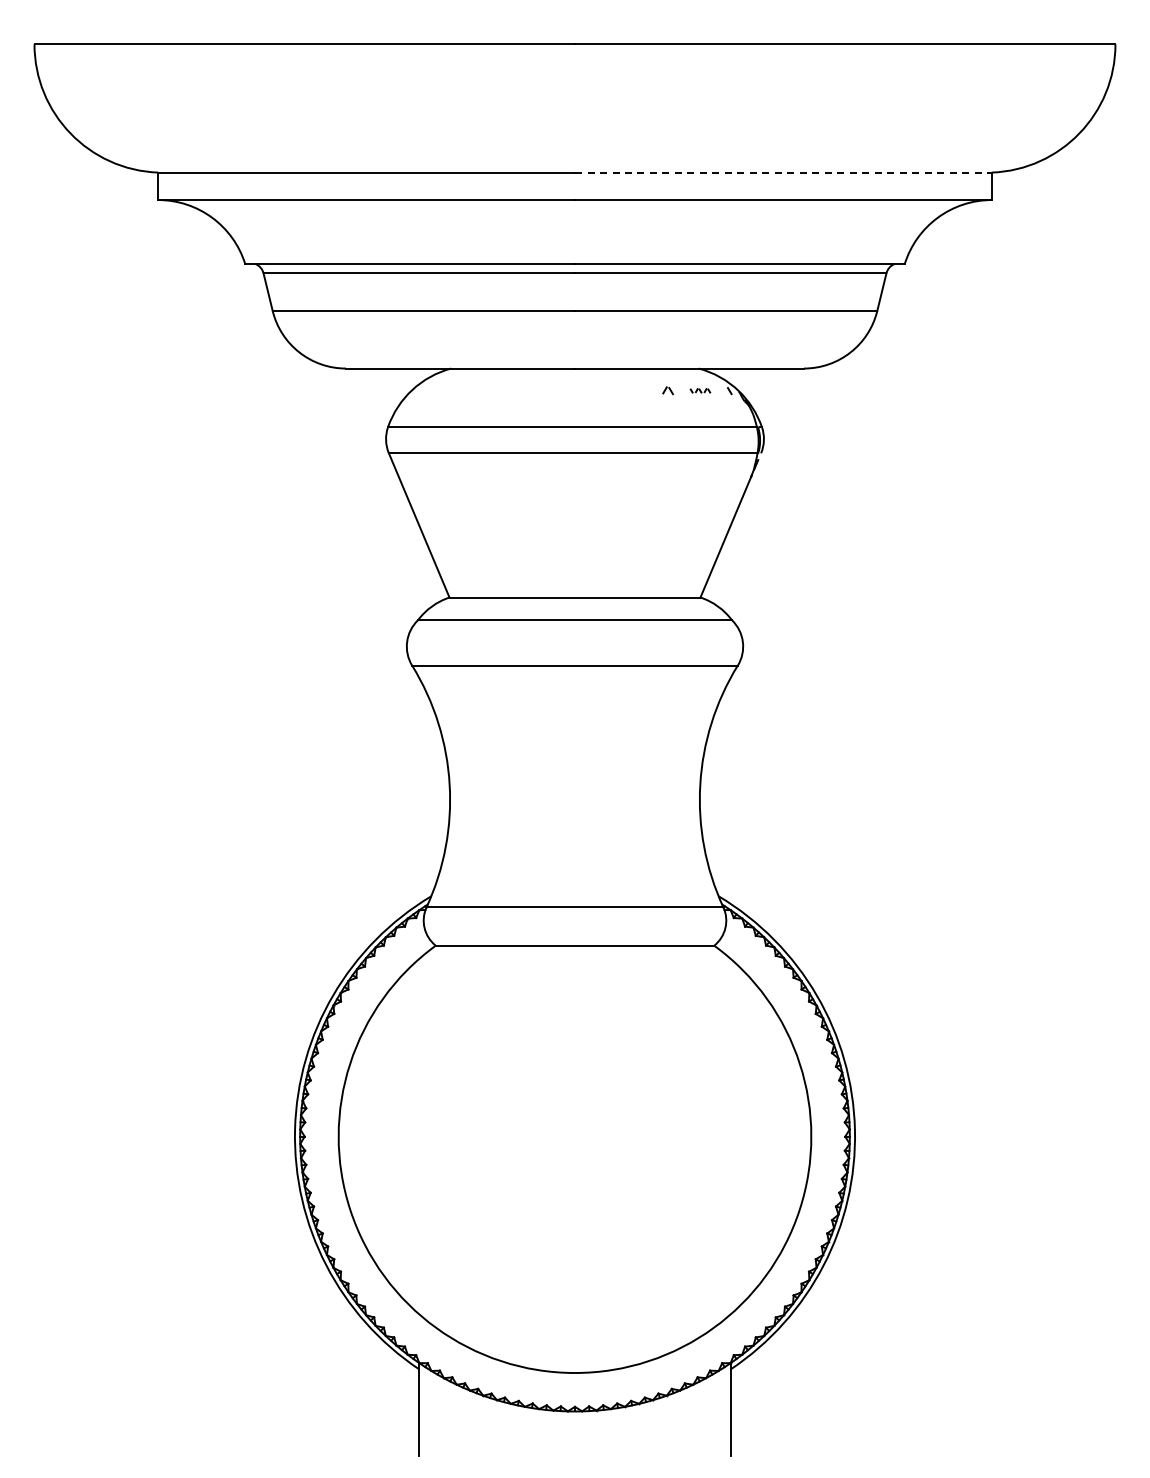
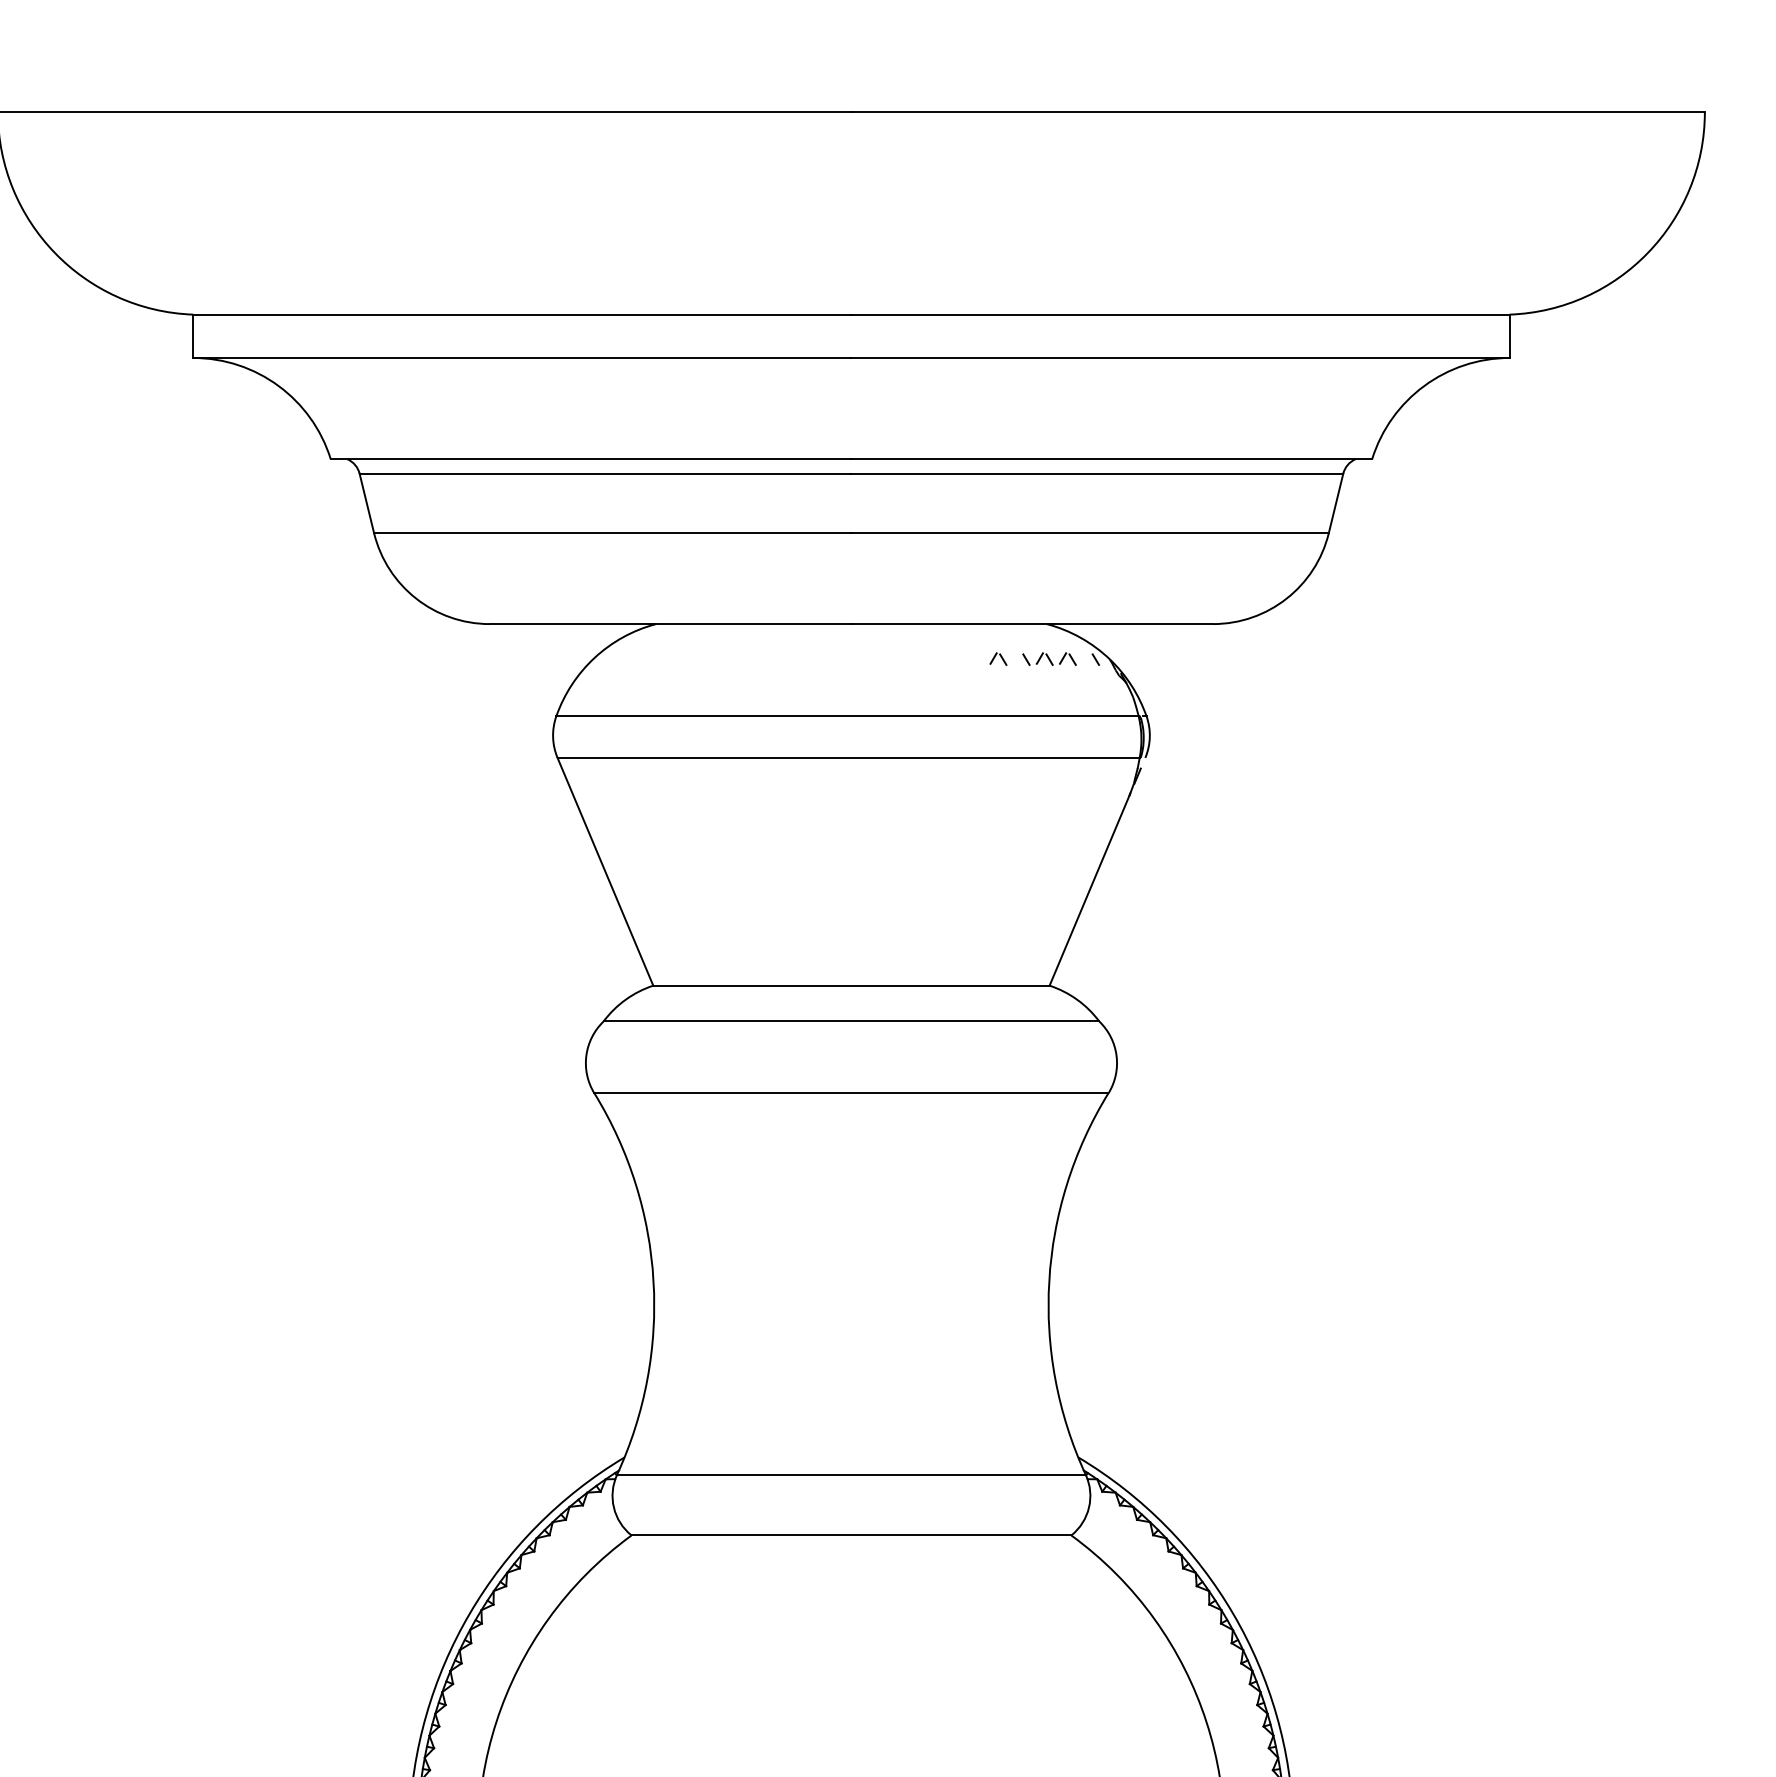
line: (783, 172) -> (1180, 314), dashed -> solid
part: (700, 390) -> (1049, 658), size x1.67

